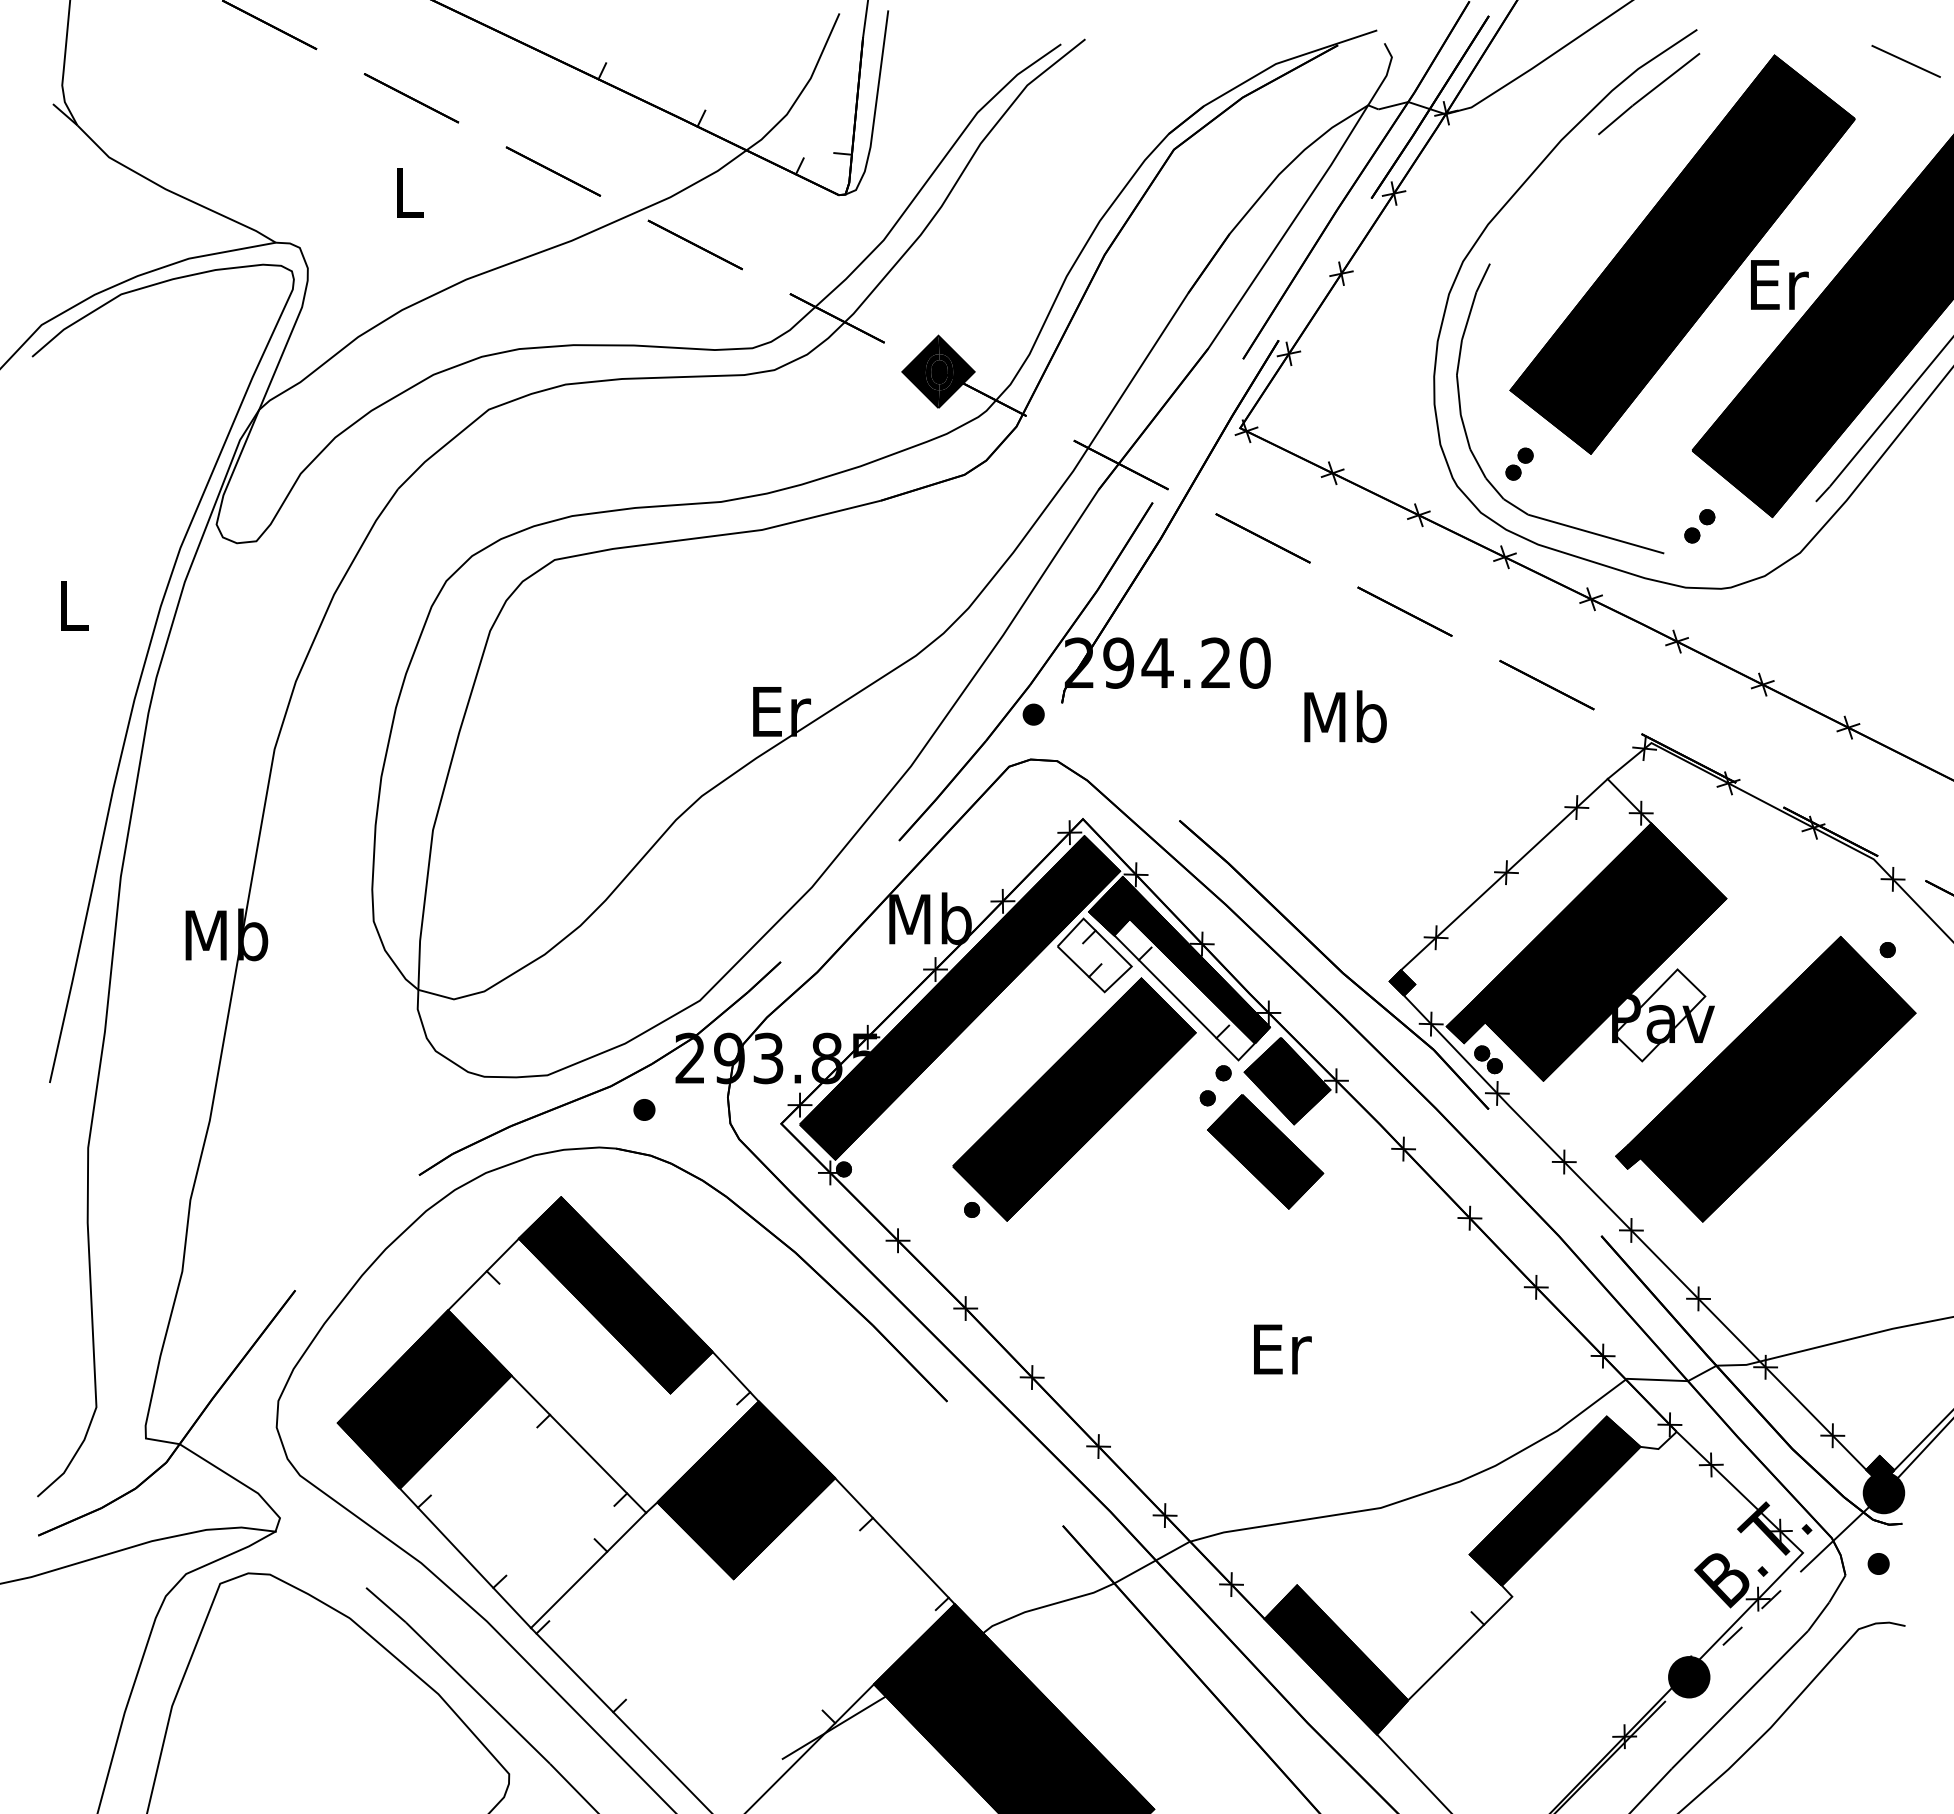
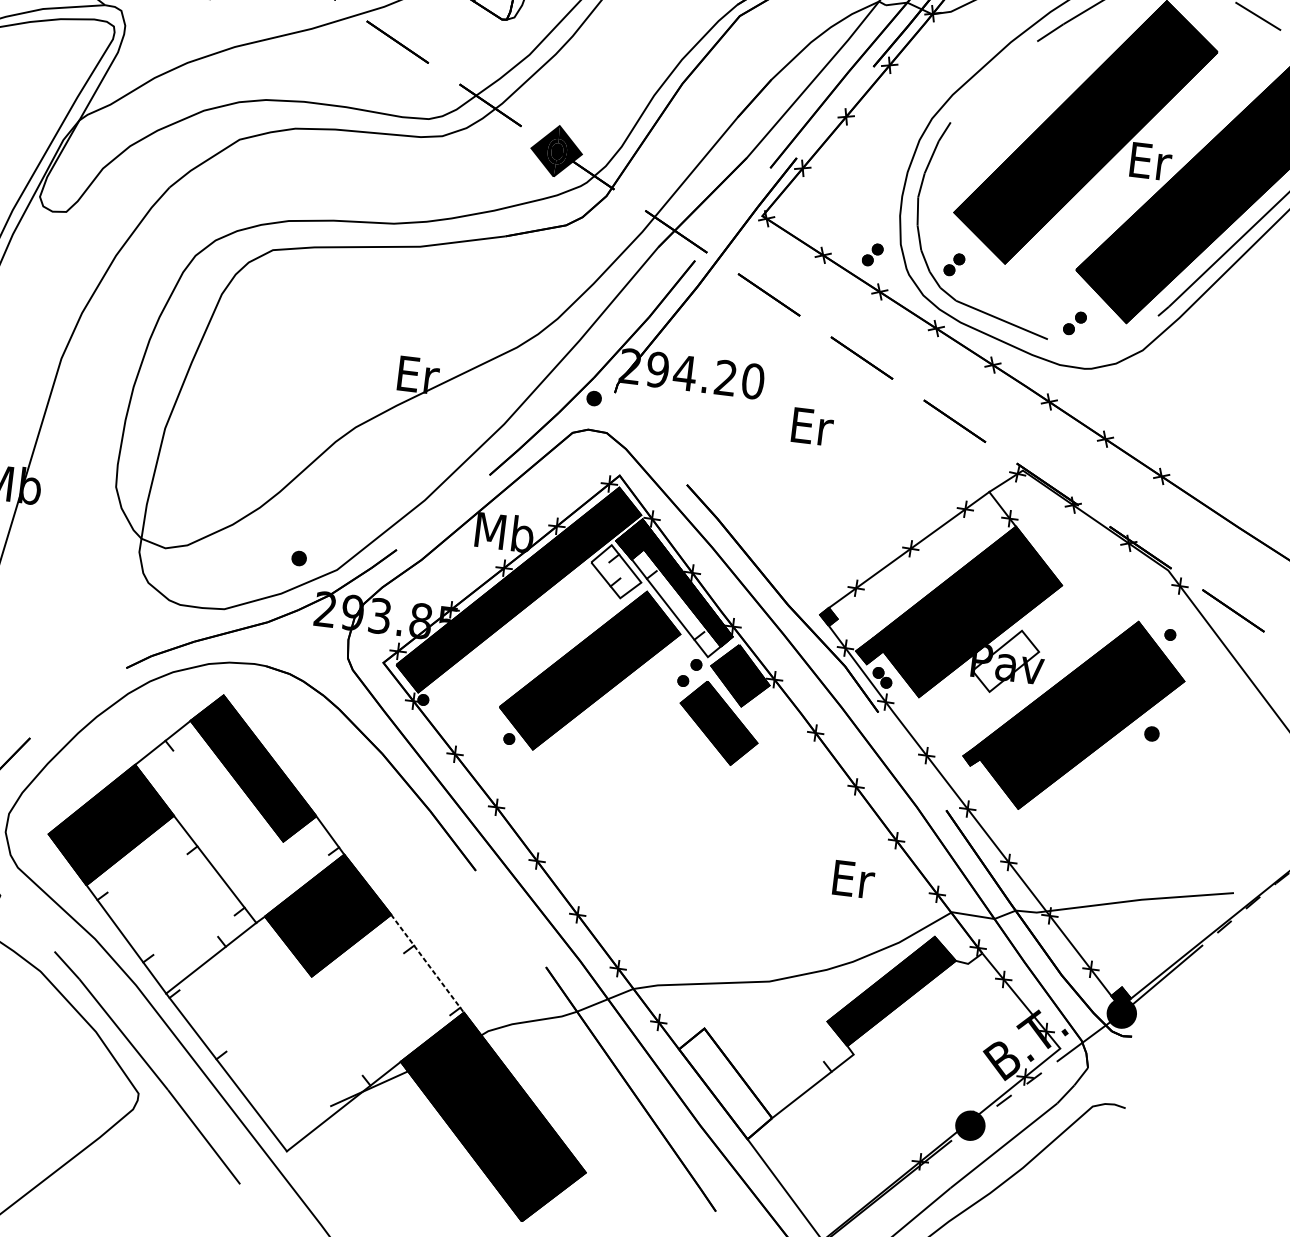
part: (1402, 463) -> (872, 254), added
text: (1345, 716) -> (811, 426), Mb -> Er
part: (644, 1109) -> (299, 558), moved
text: (1282, 1349) -> (853, 879), moved
line: (894, 1541) -> (427, 963), solid -> dashed
part: (1878, 1563) -> (1151, 733), moved
fill: (1336, 1659) -> (725, 1083), removed

